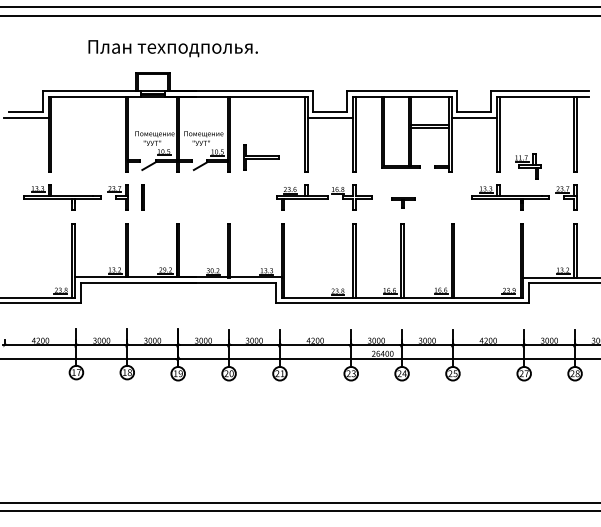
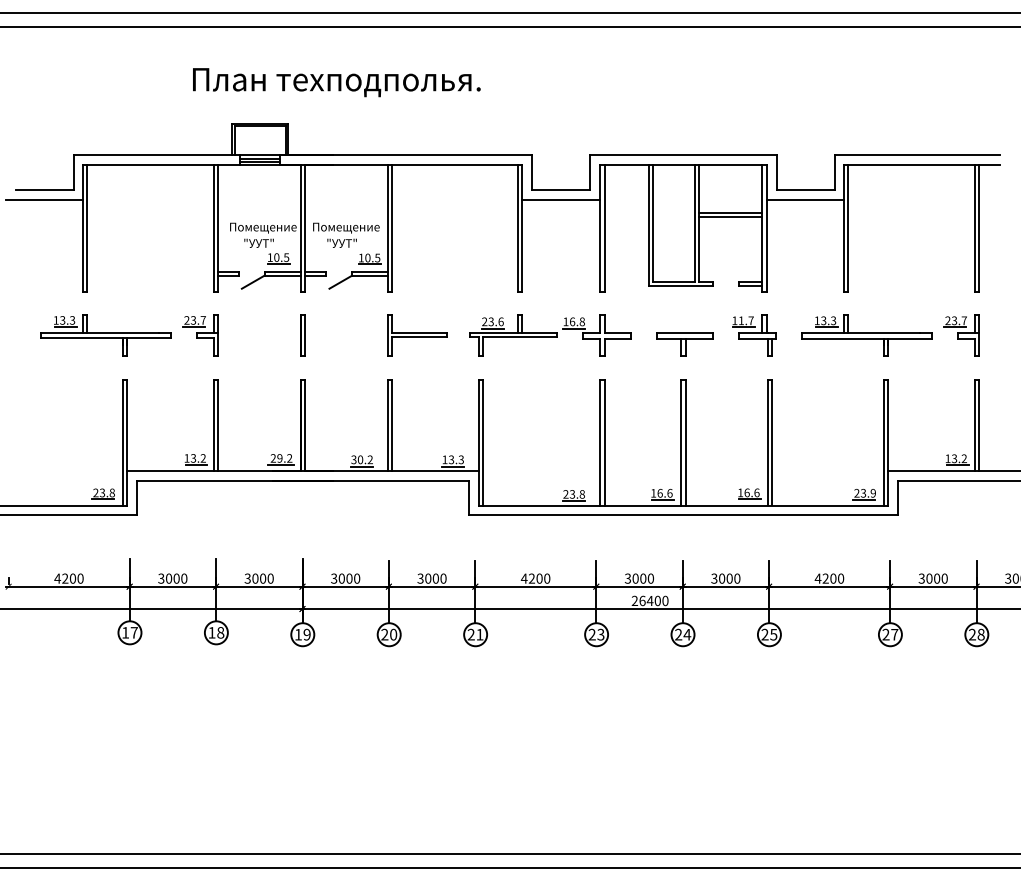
text: (172, 48) -> (335, 82), moved
part: (261, 157) -> (417, 335), moved
part: (528, 166) -> (755, 335), moved
line: (142, 197) -> (301, 335), moved
part: (403, 202) -> (685, 343), size x1.43

